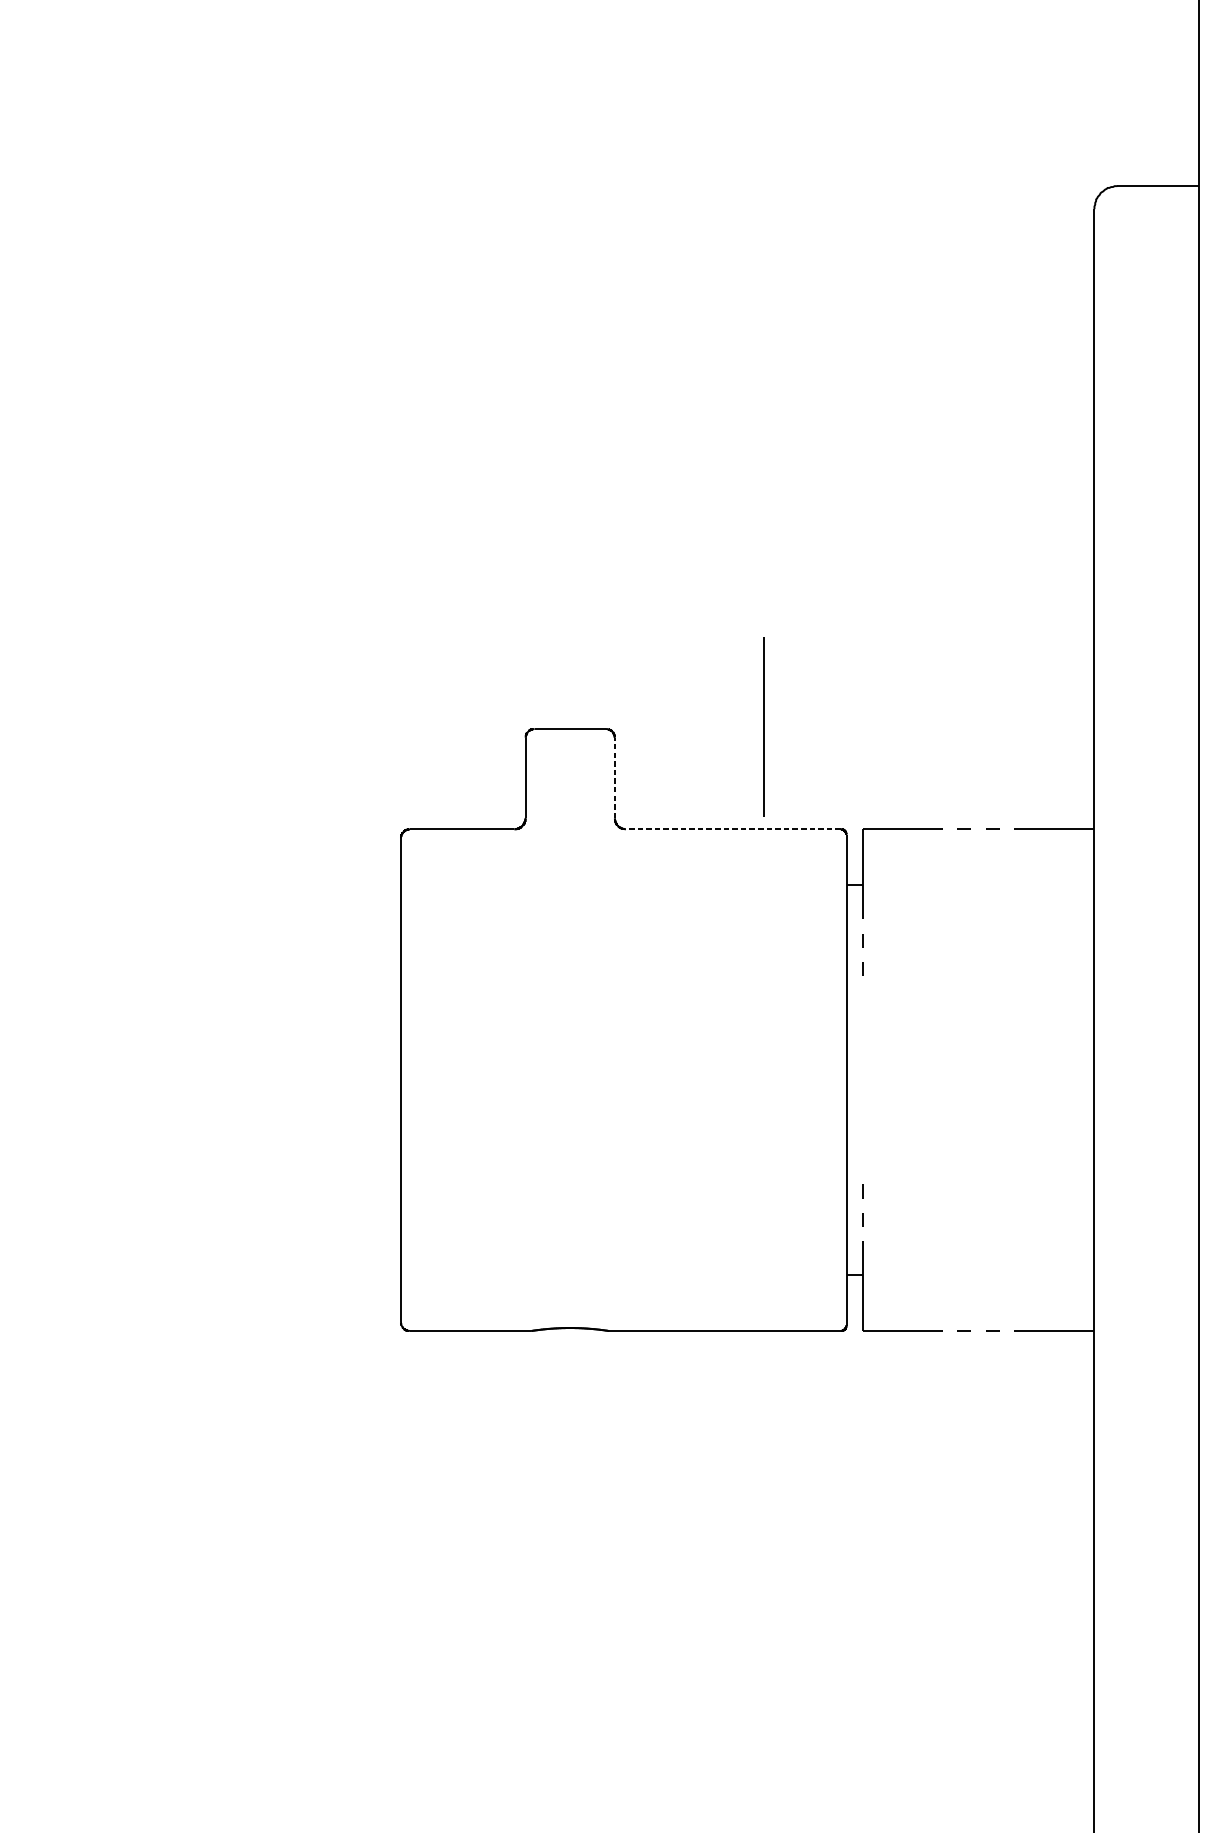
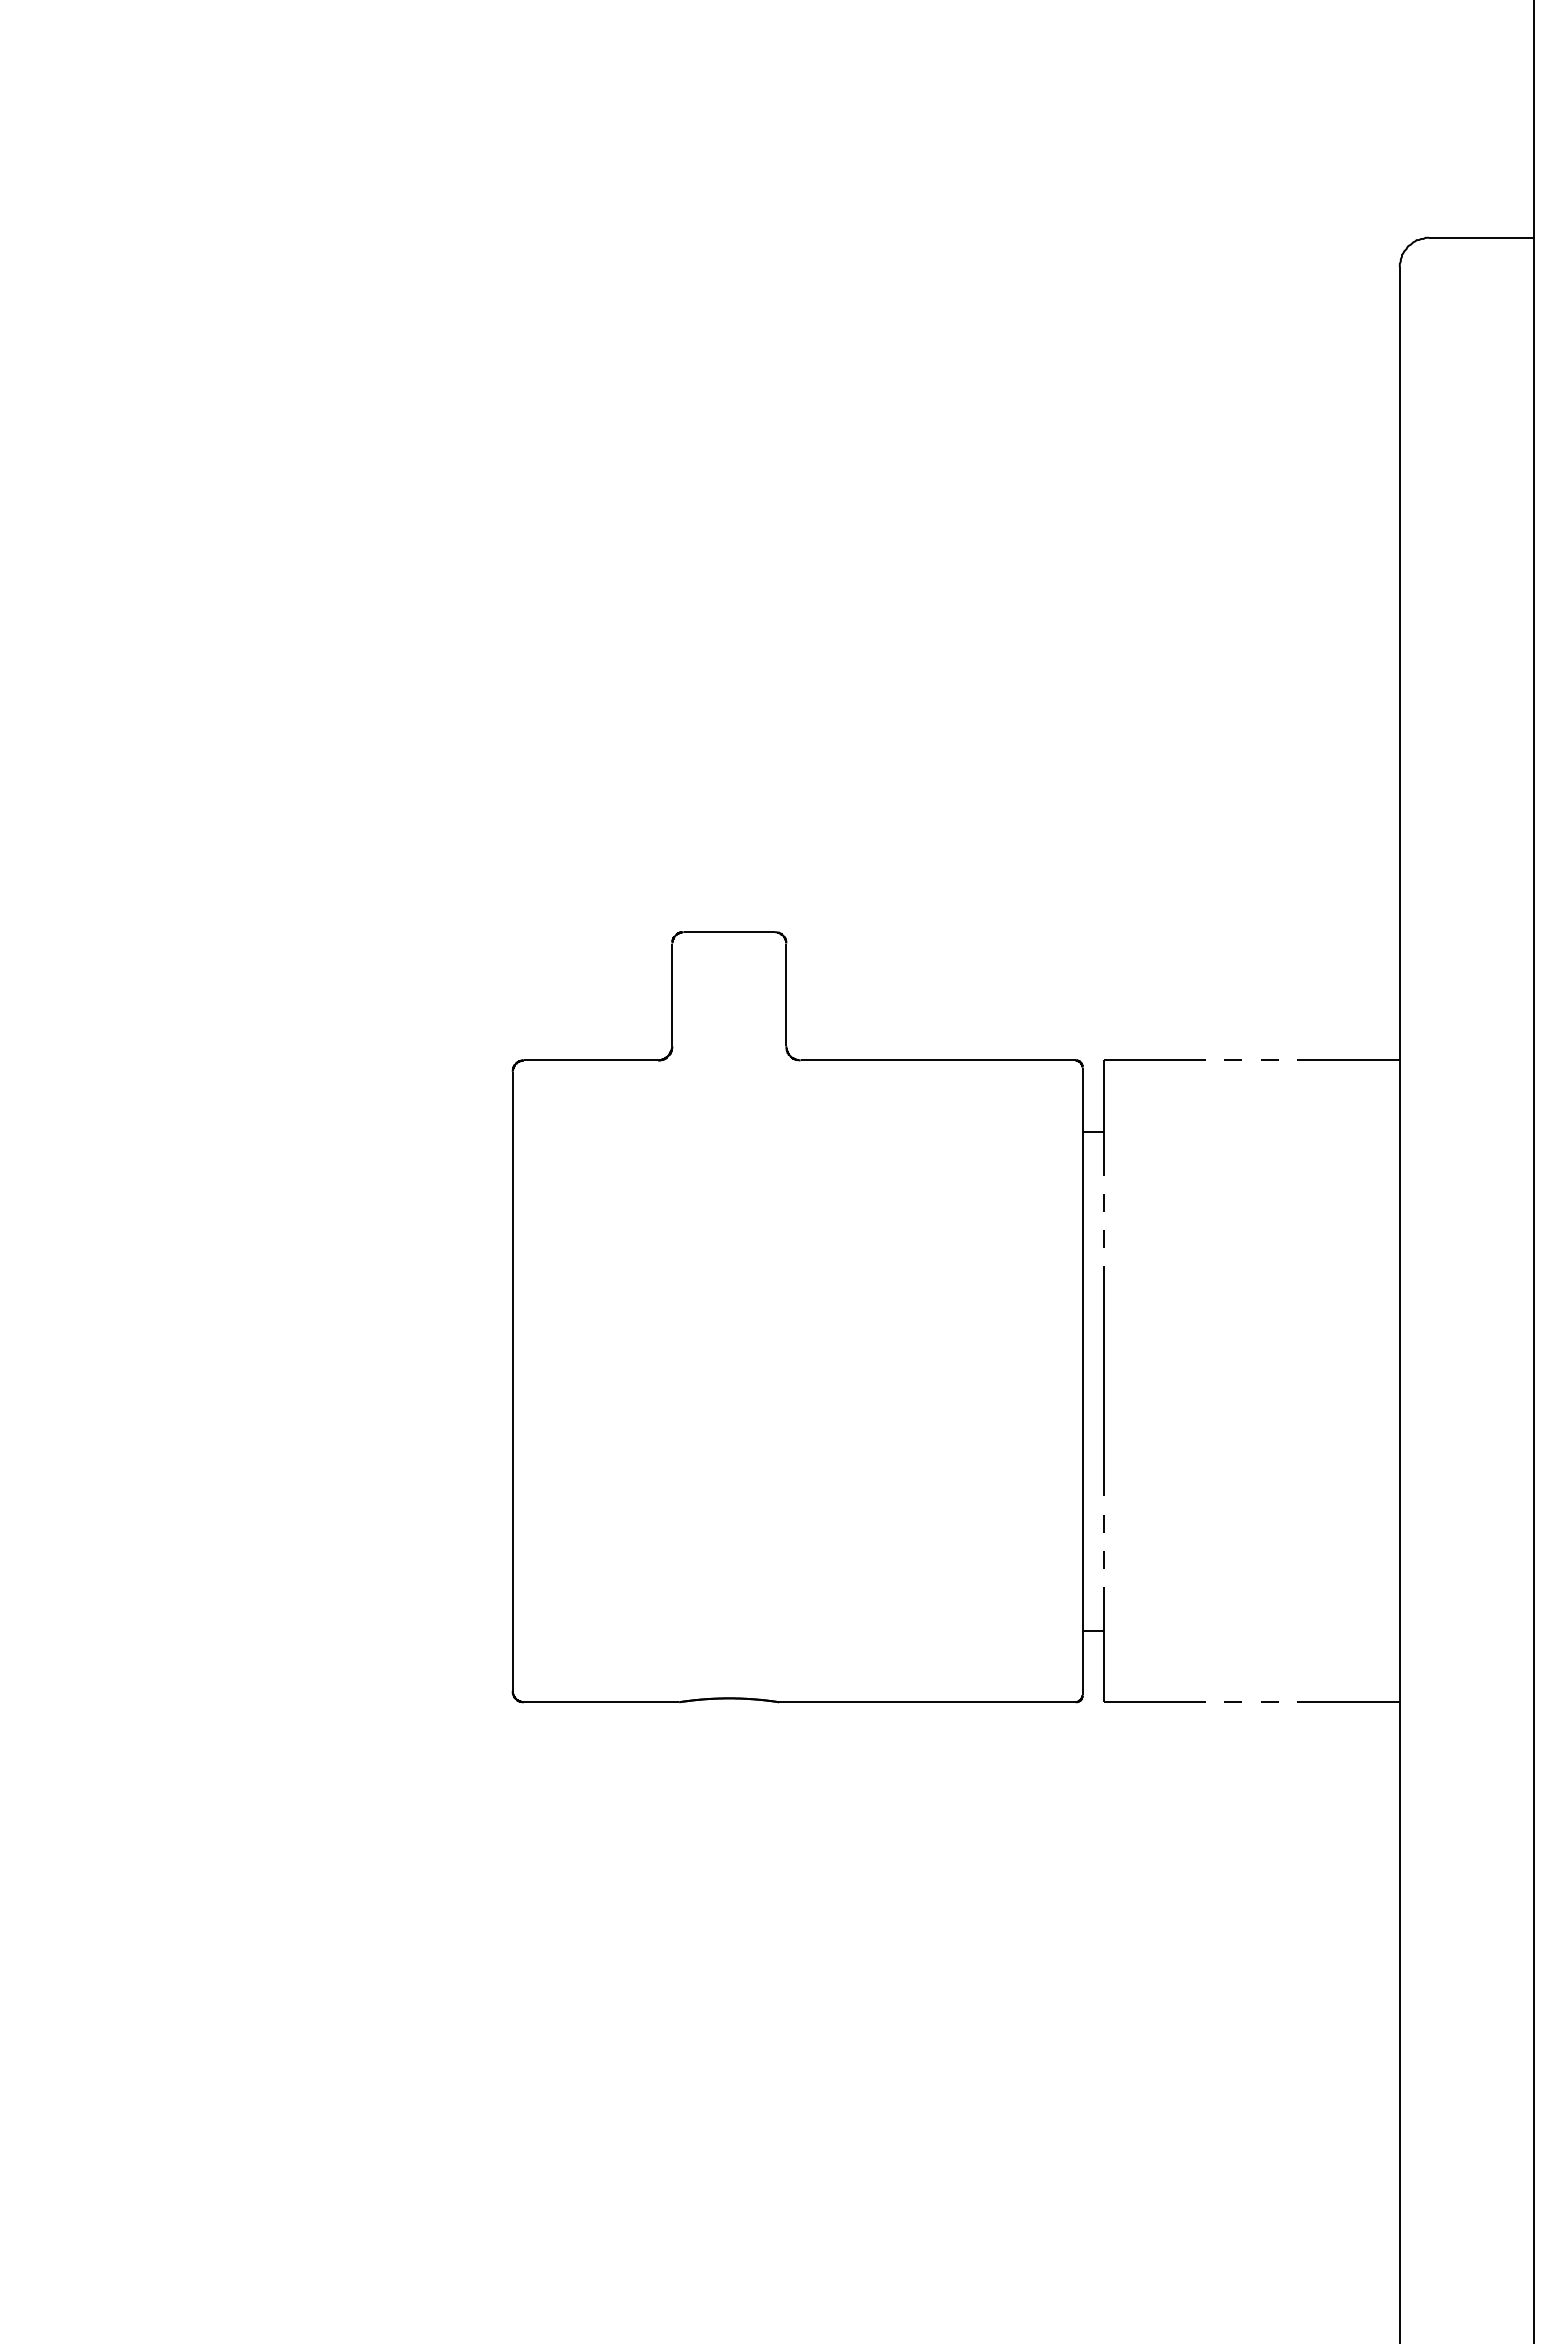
line: (763, 726) -> (1103, 1380), moved
line: (614, 777) -> (786, 994), dashed -> solid
line: (733, 829) -> (937, 1060), dashed -> solid

